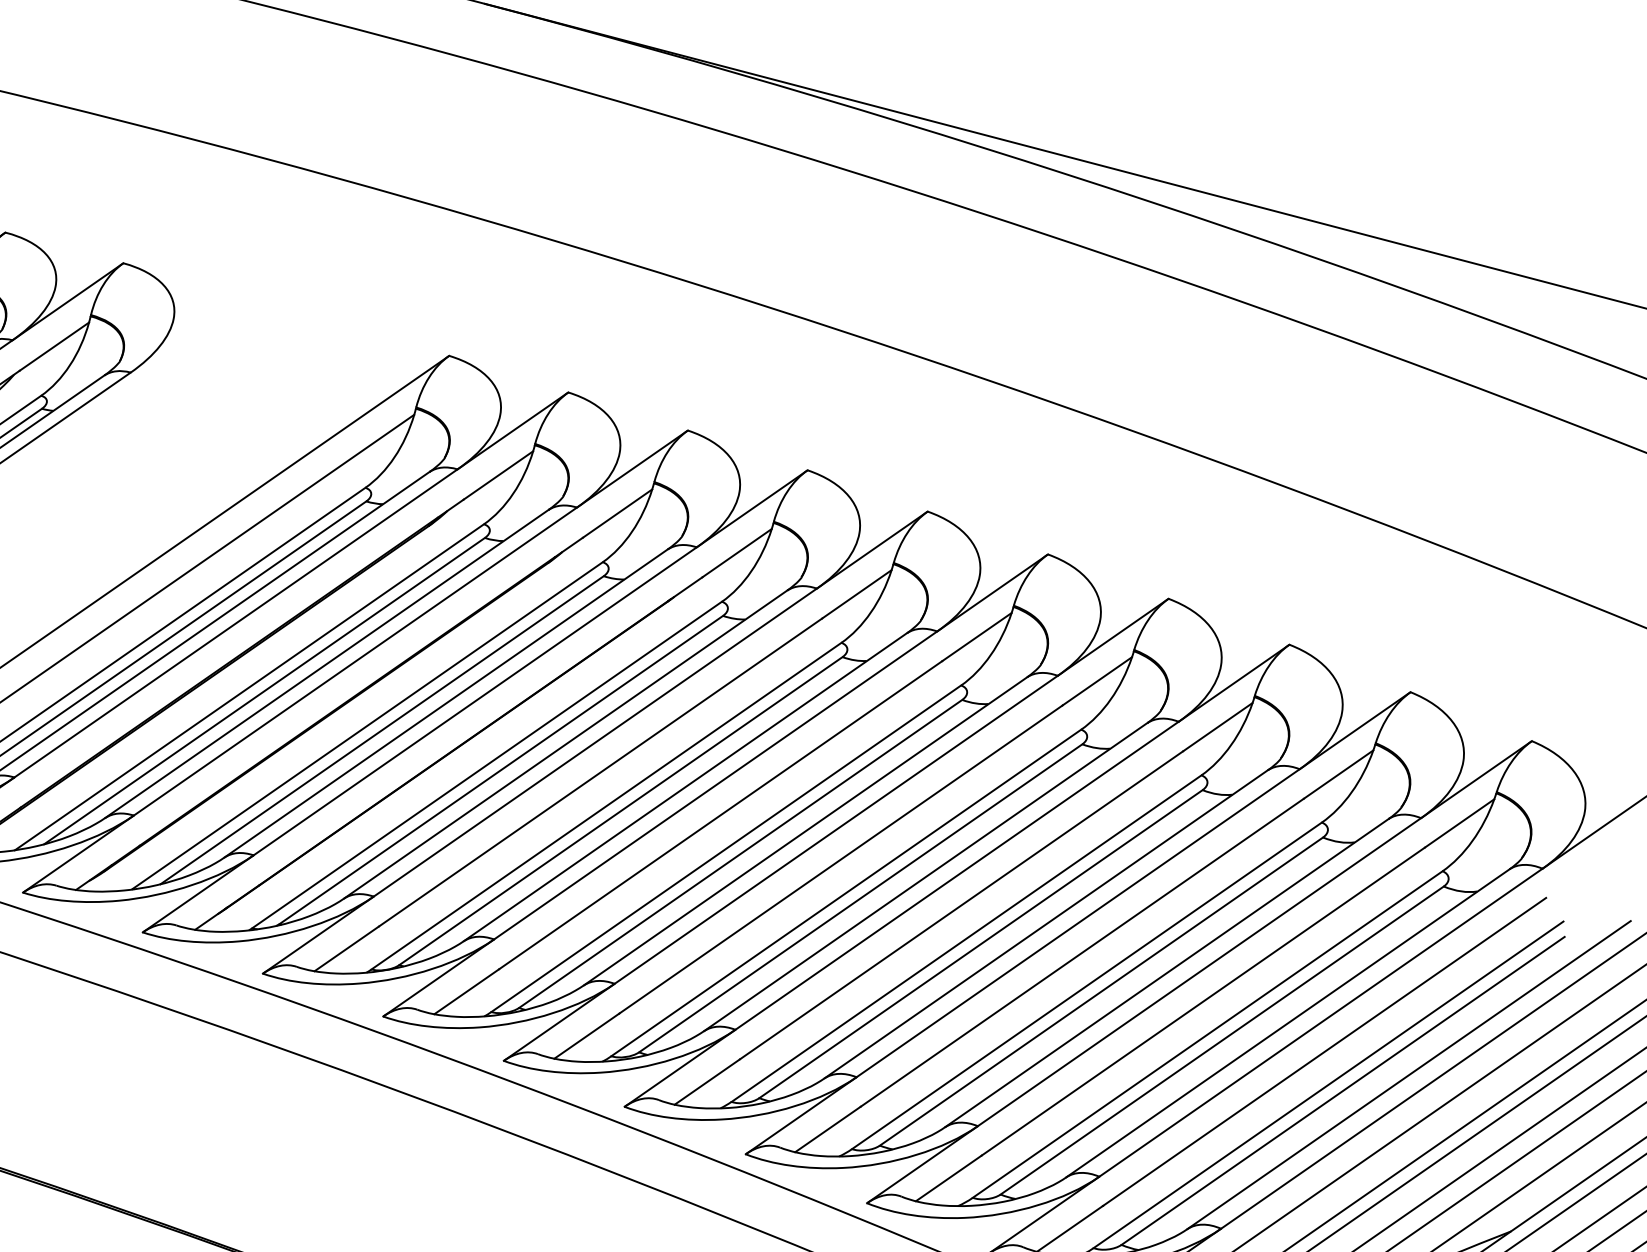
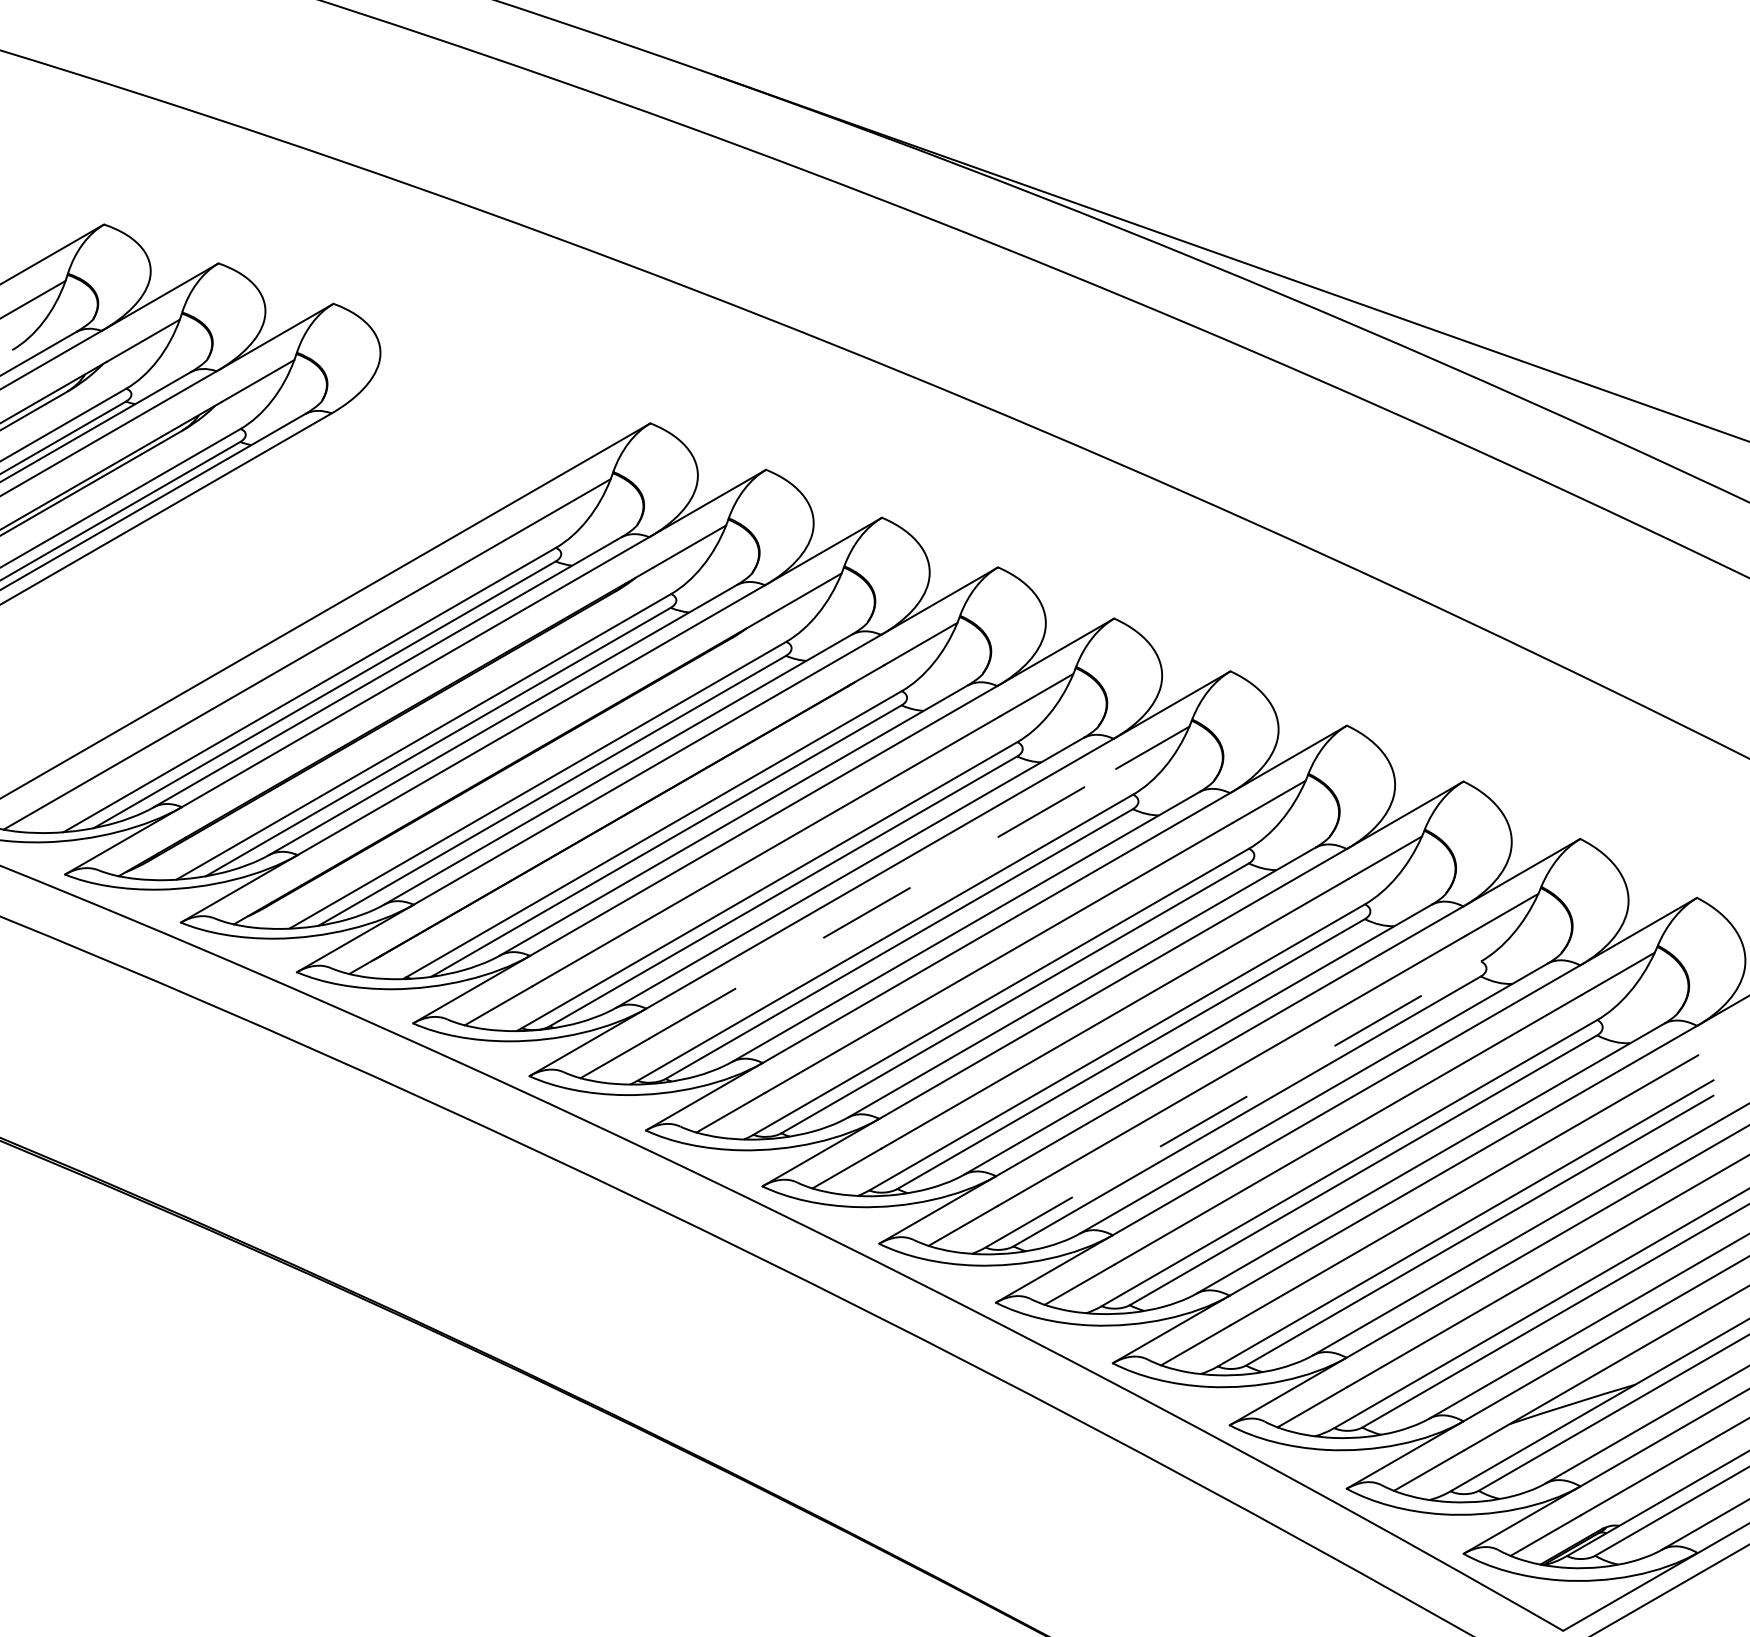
line: (720, 814) -> (882, 903), solid -> dashed
line: (1087, 985) -> (1233, 1104), solid -> dashed

